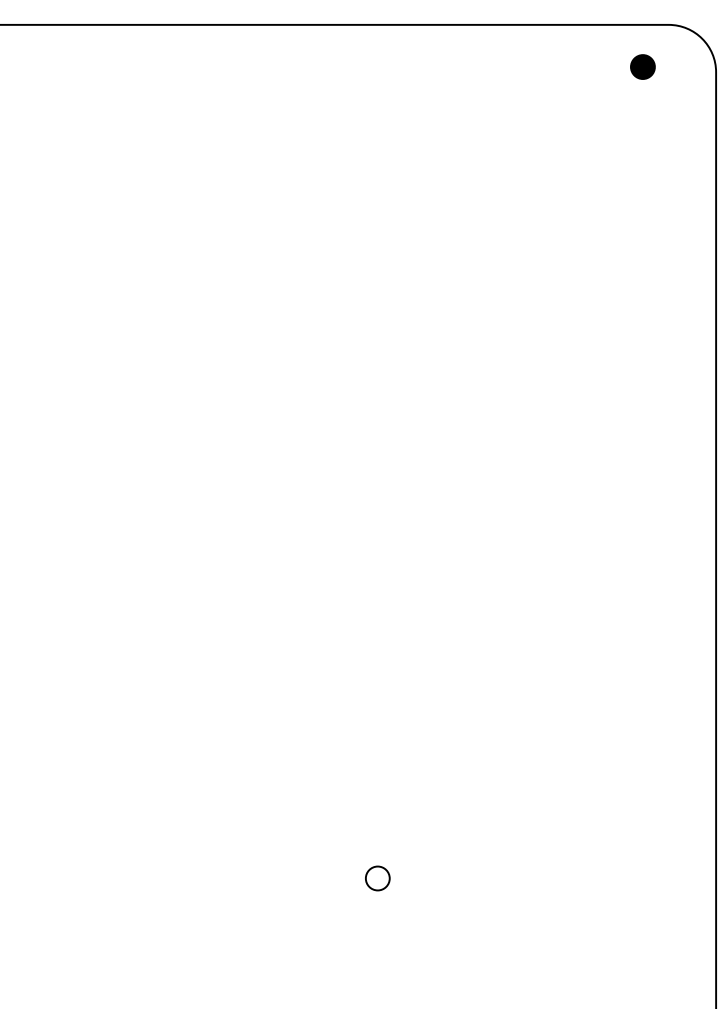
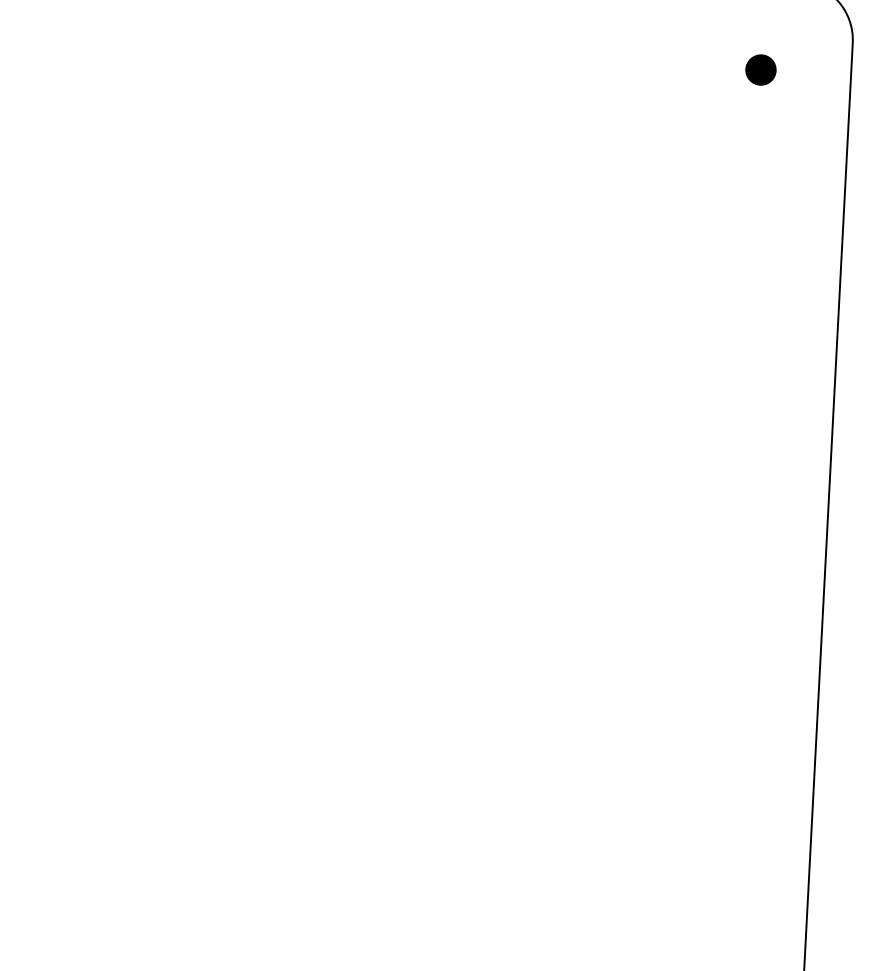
part: (642, 66) -> (760, 69), moved

